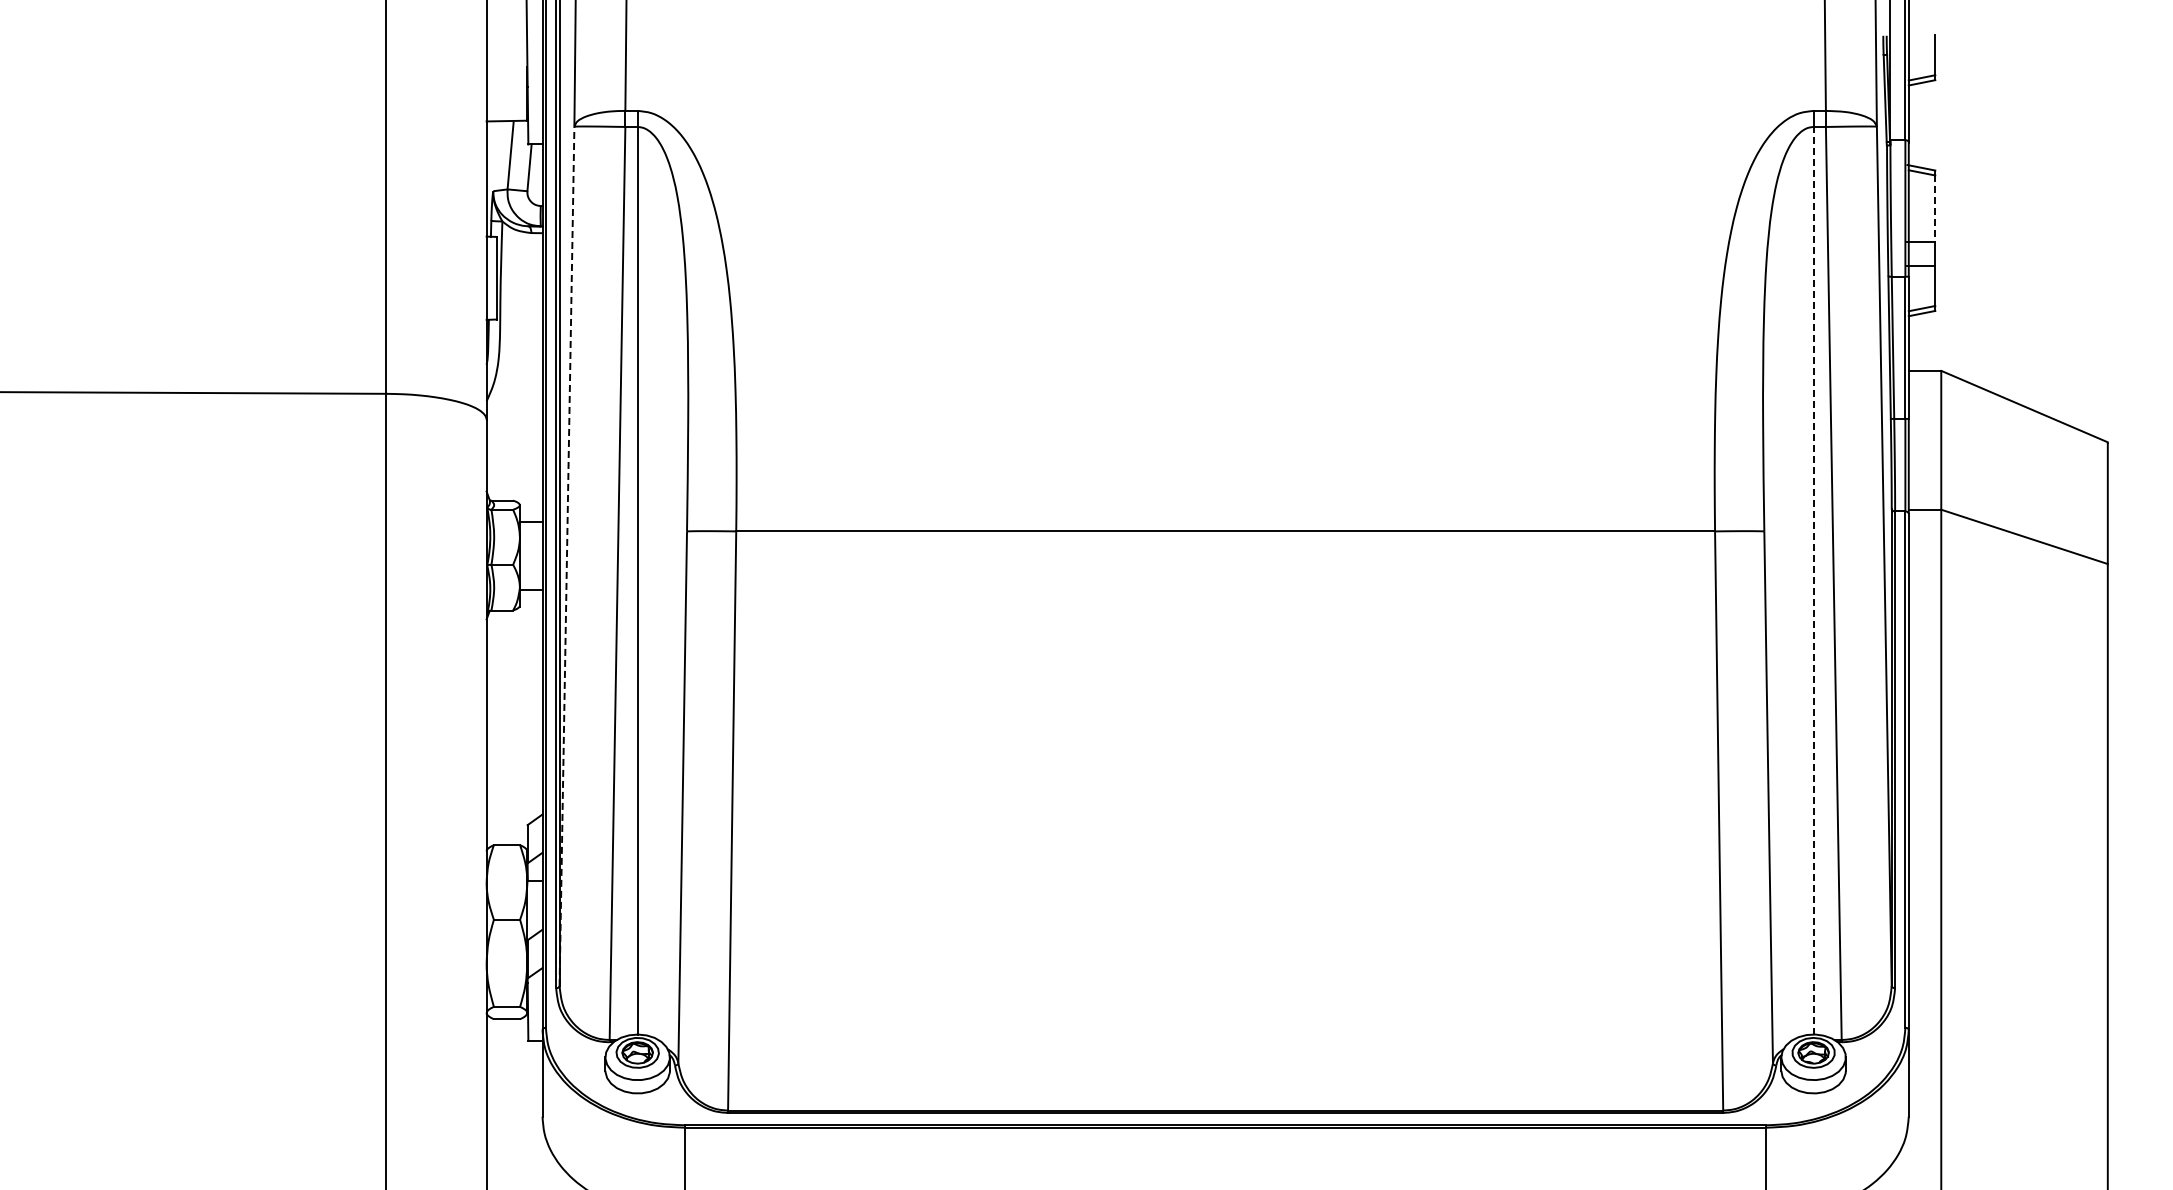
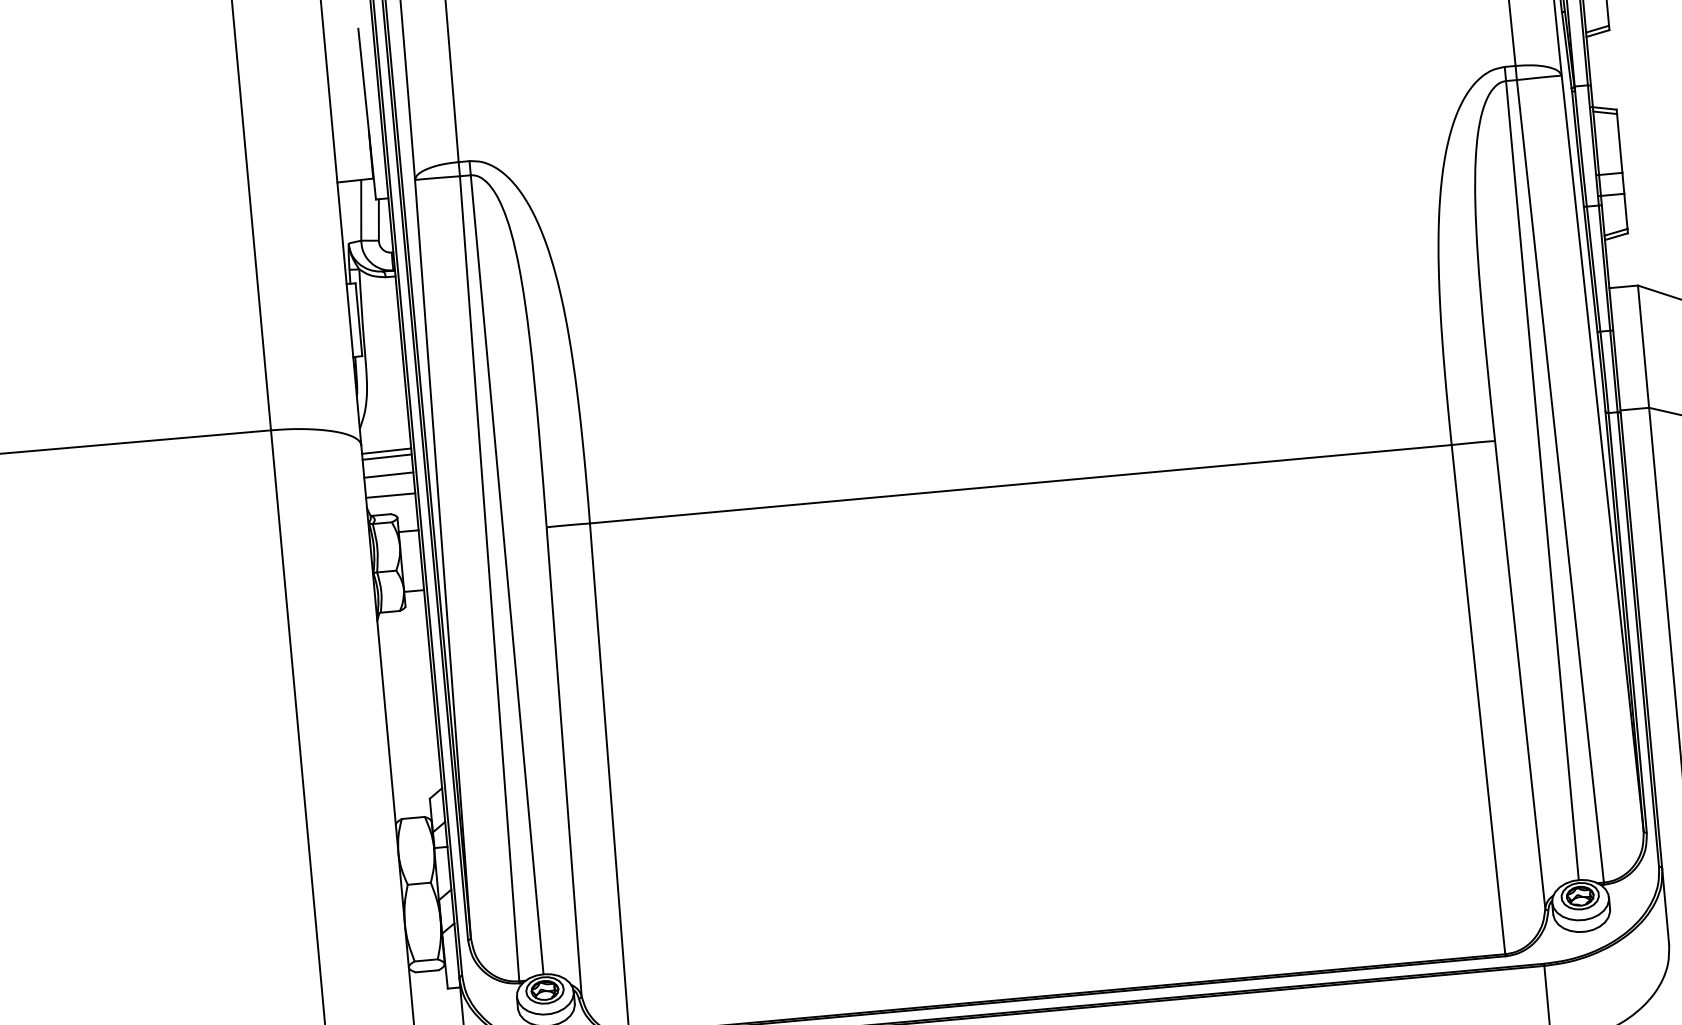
line: (1935, 209) -> (1619, 143), dashed -> solid
line: (514, 428) -> (386, 450), added
line: (514, 435) -> (387, 456), added
line: (514, 455) -> (388, 474), added
line: (514, 479) -> (390, 495), added
line: (566, 556) -> (442, 559), dashed -> solid
line: (1813, 580) -> (1542, 480), dashed -> solid

